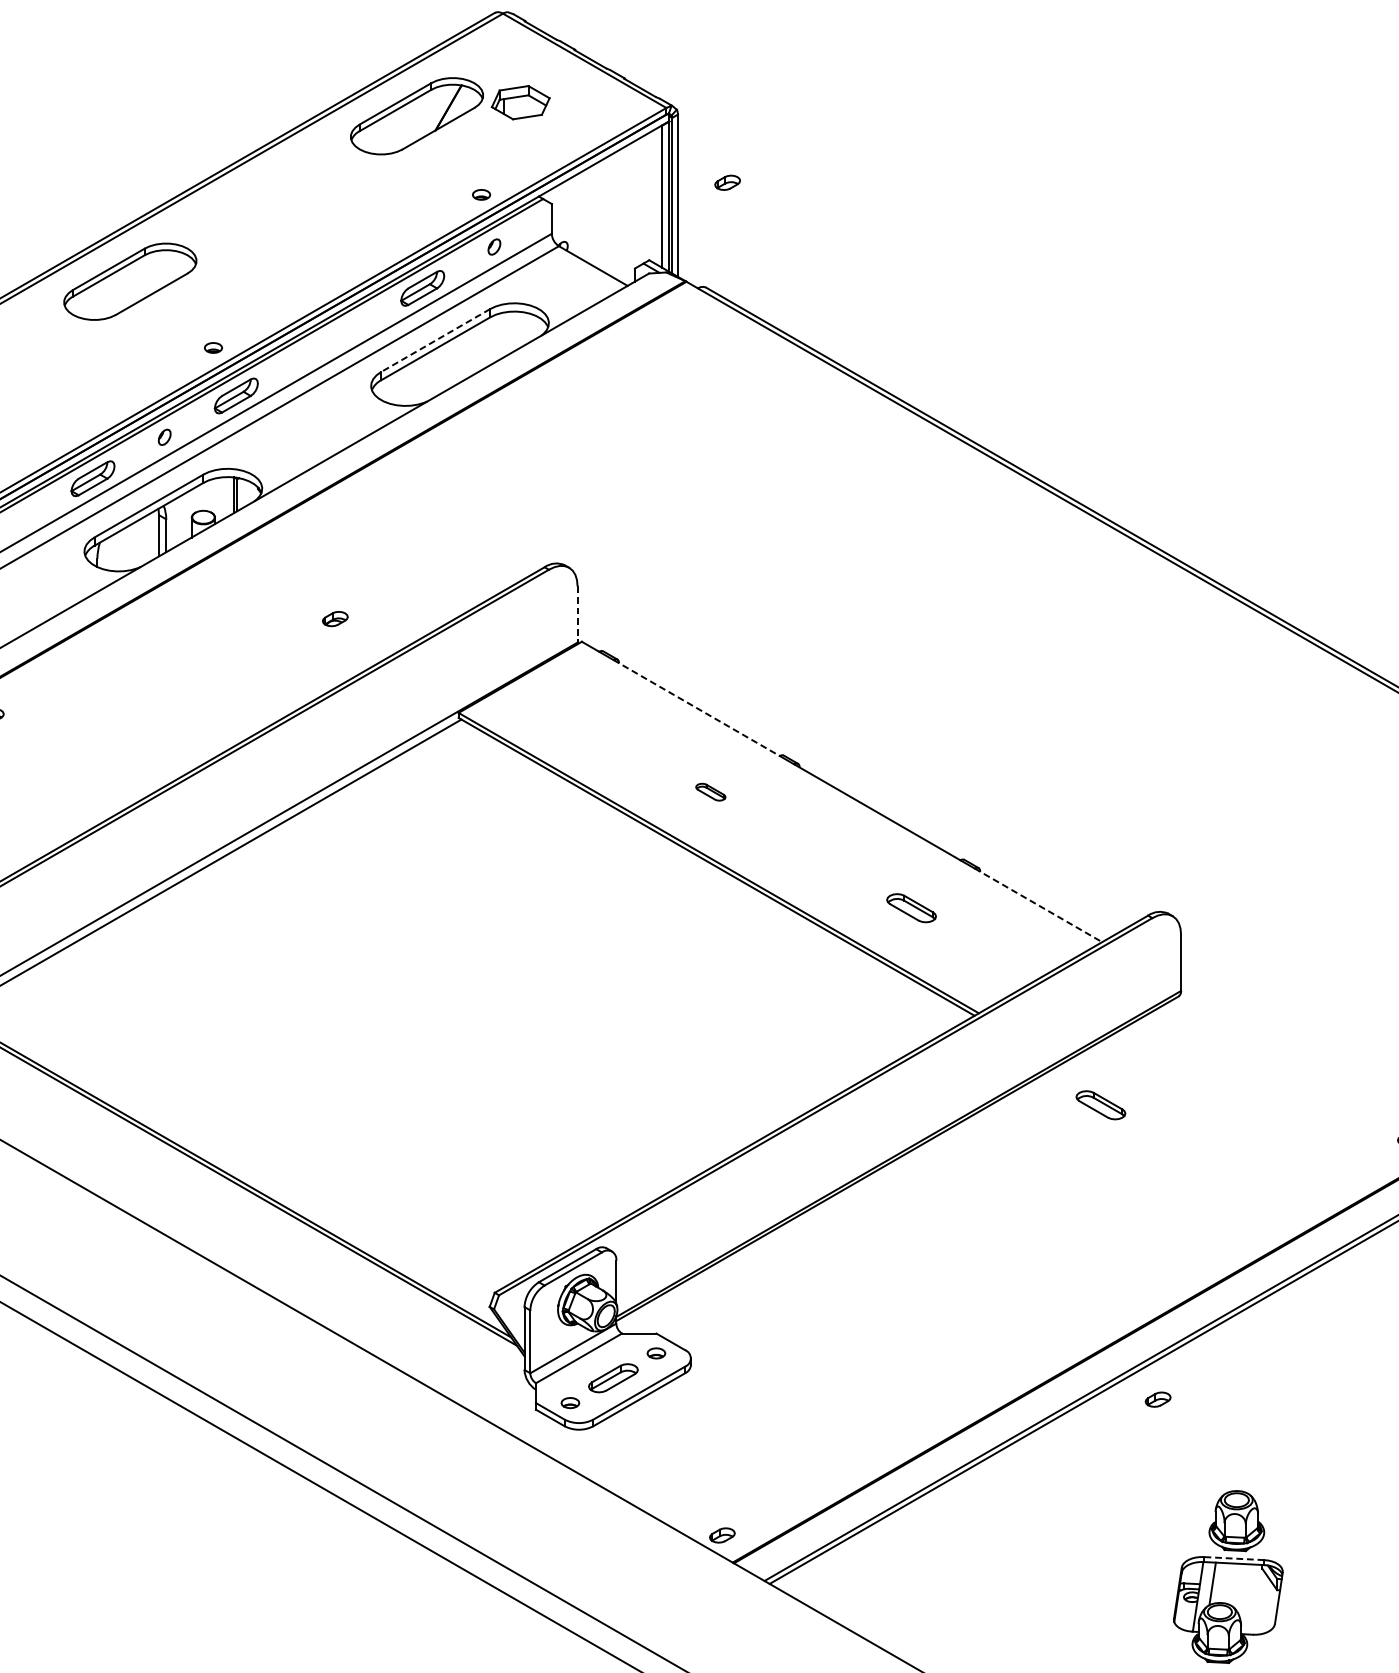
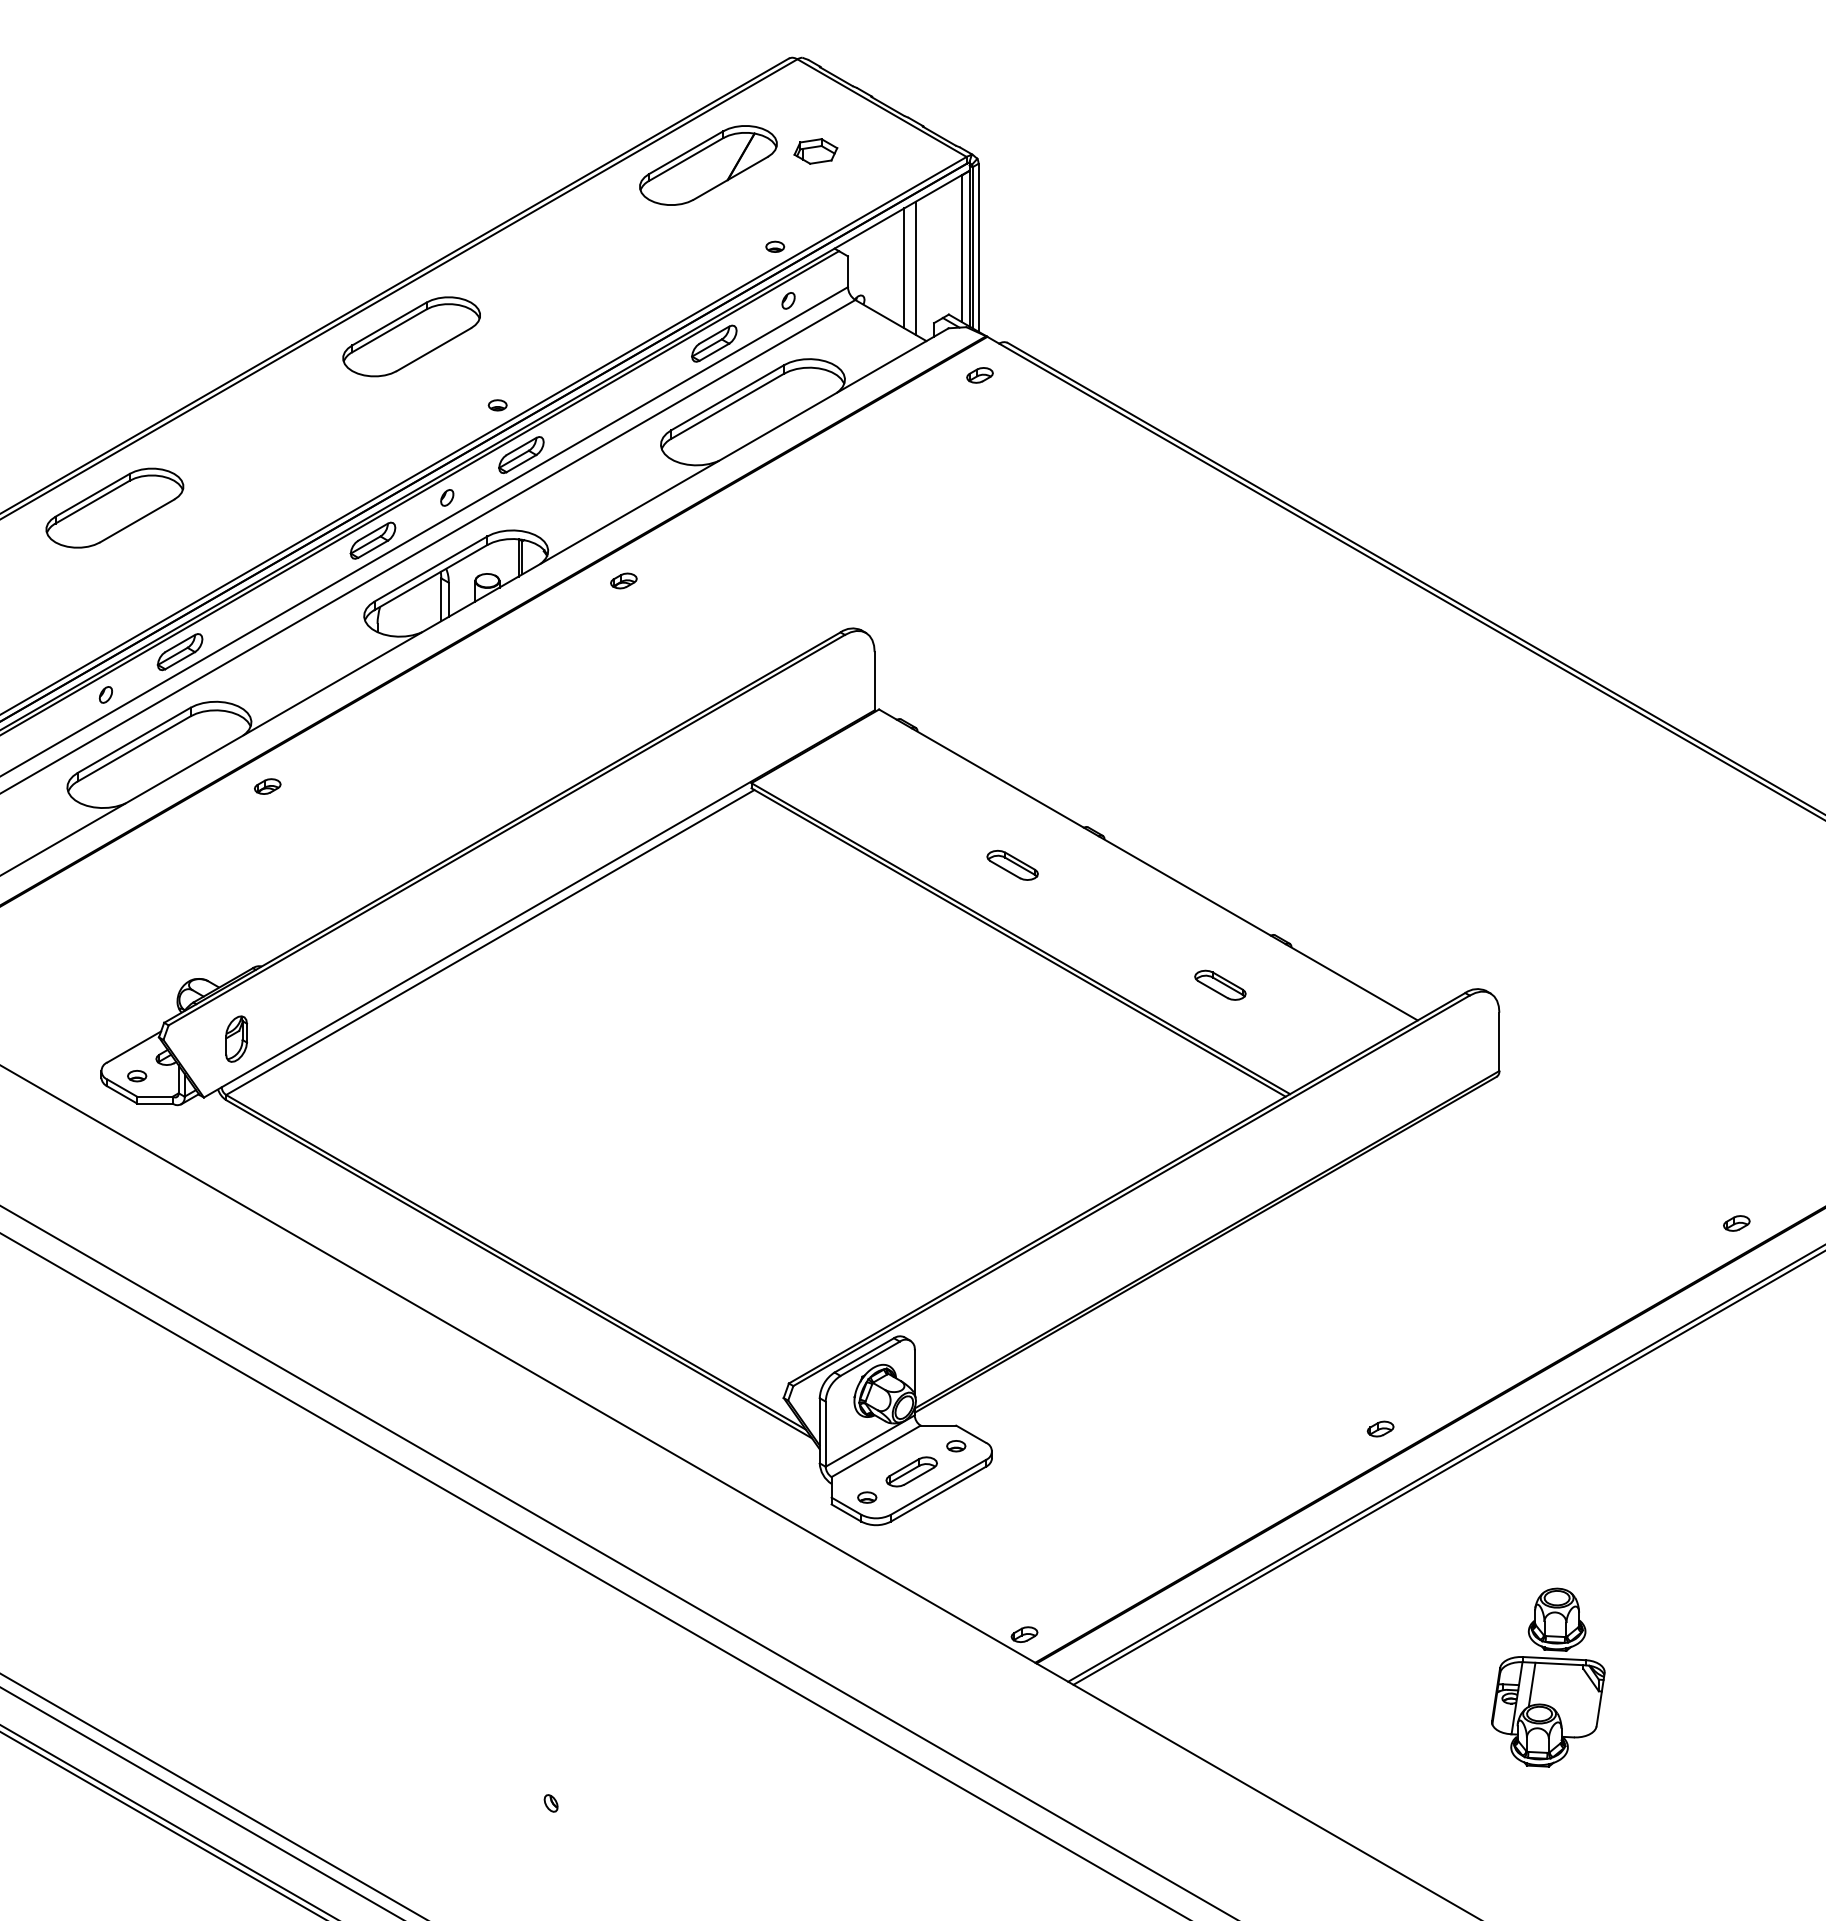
part: (520, 102) -> (815, 151), size x0.71
part: (727, 182) -> (979, 375), moved
line: (606, 215) -> (904, 268), added
line: (617, 215) -> (916, 268), added
line: (435, 340) -> (727, 397), dashed -> solid
line: (577, 614) -> (874, 681), dashed -> solid
part: (334, 618) -> (623, 580), moved
line: (697, 708) -> (998, 778), dashed -> solid
part: (710, 791) -> (1012, 864), size x1.67
line: (1039, 905) -> (1352, 982), dashed -> solid
part: (1100, 1104) -> (1416, 1188), removed
part: (1157, 1399) -> (1380, 1428), moved
line: (1233, 1558) -> (1553, 1658), dashed -> solid

